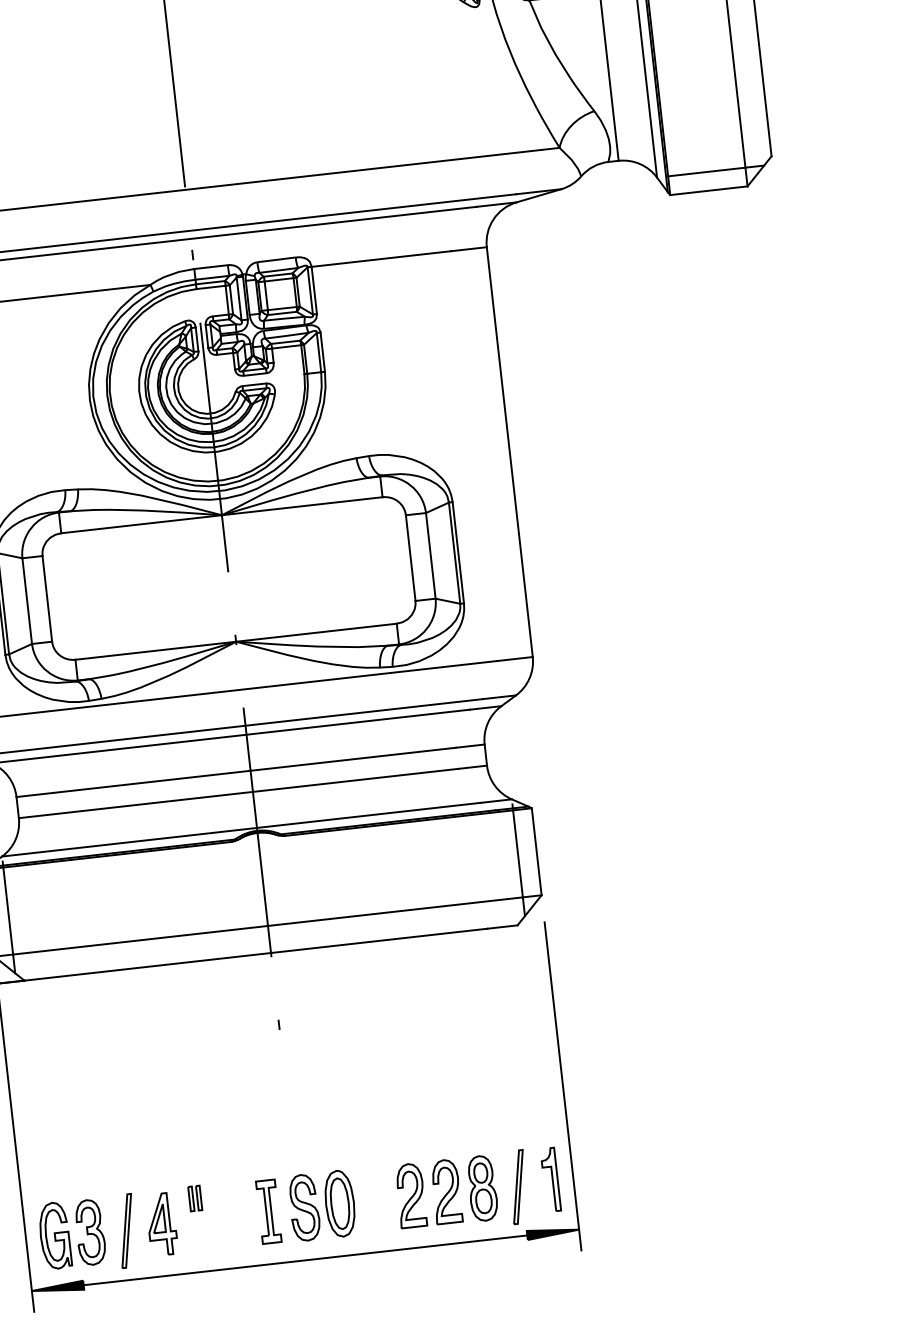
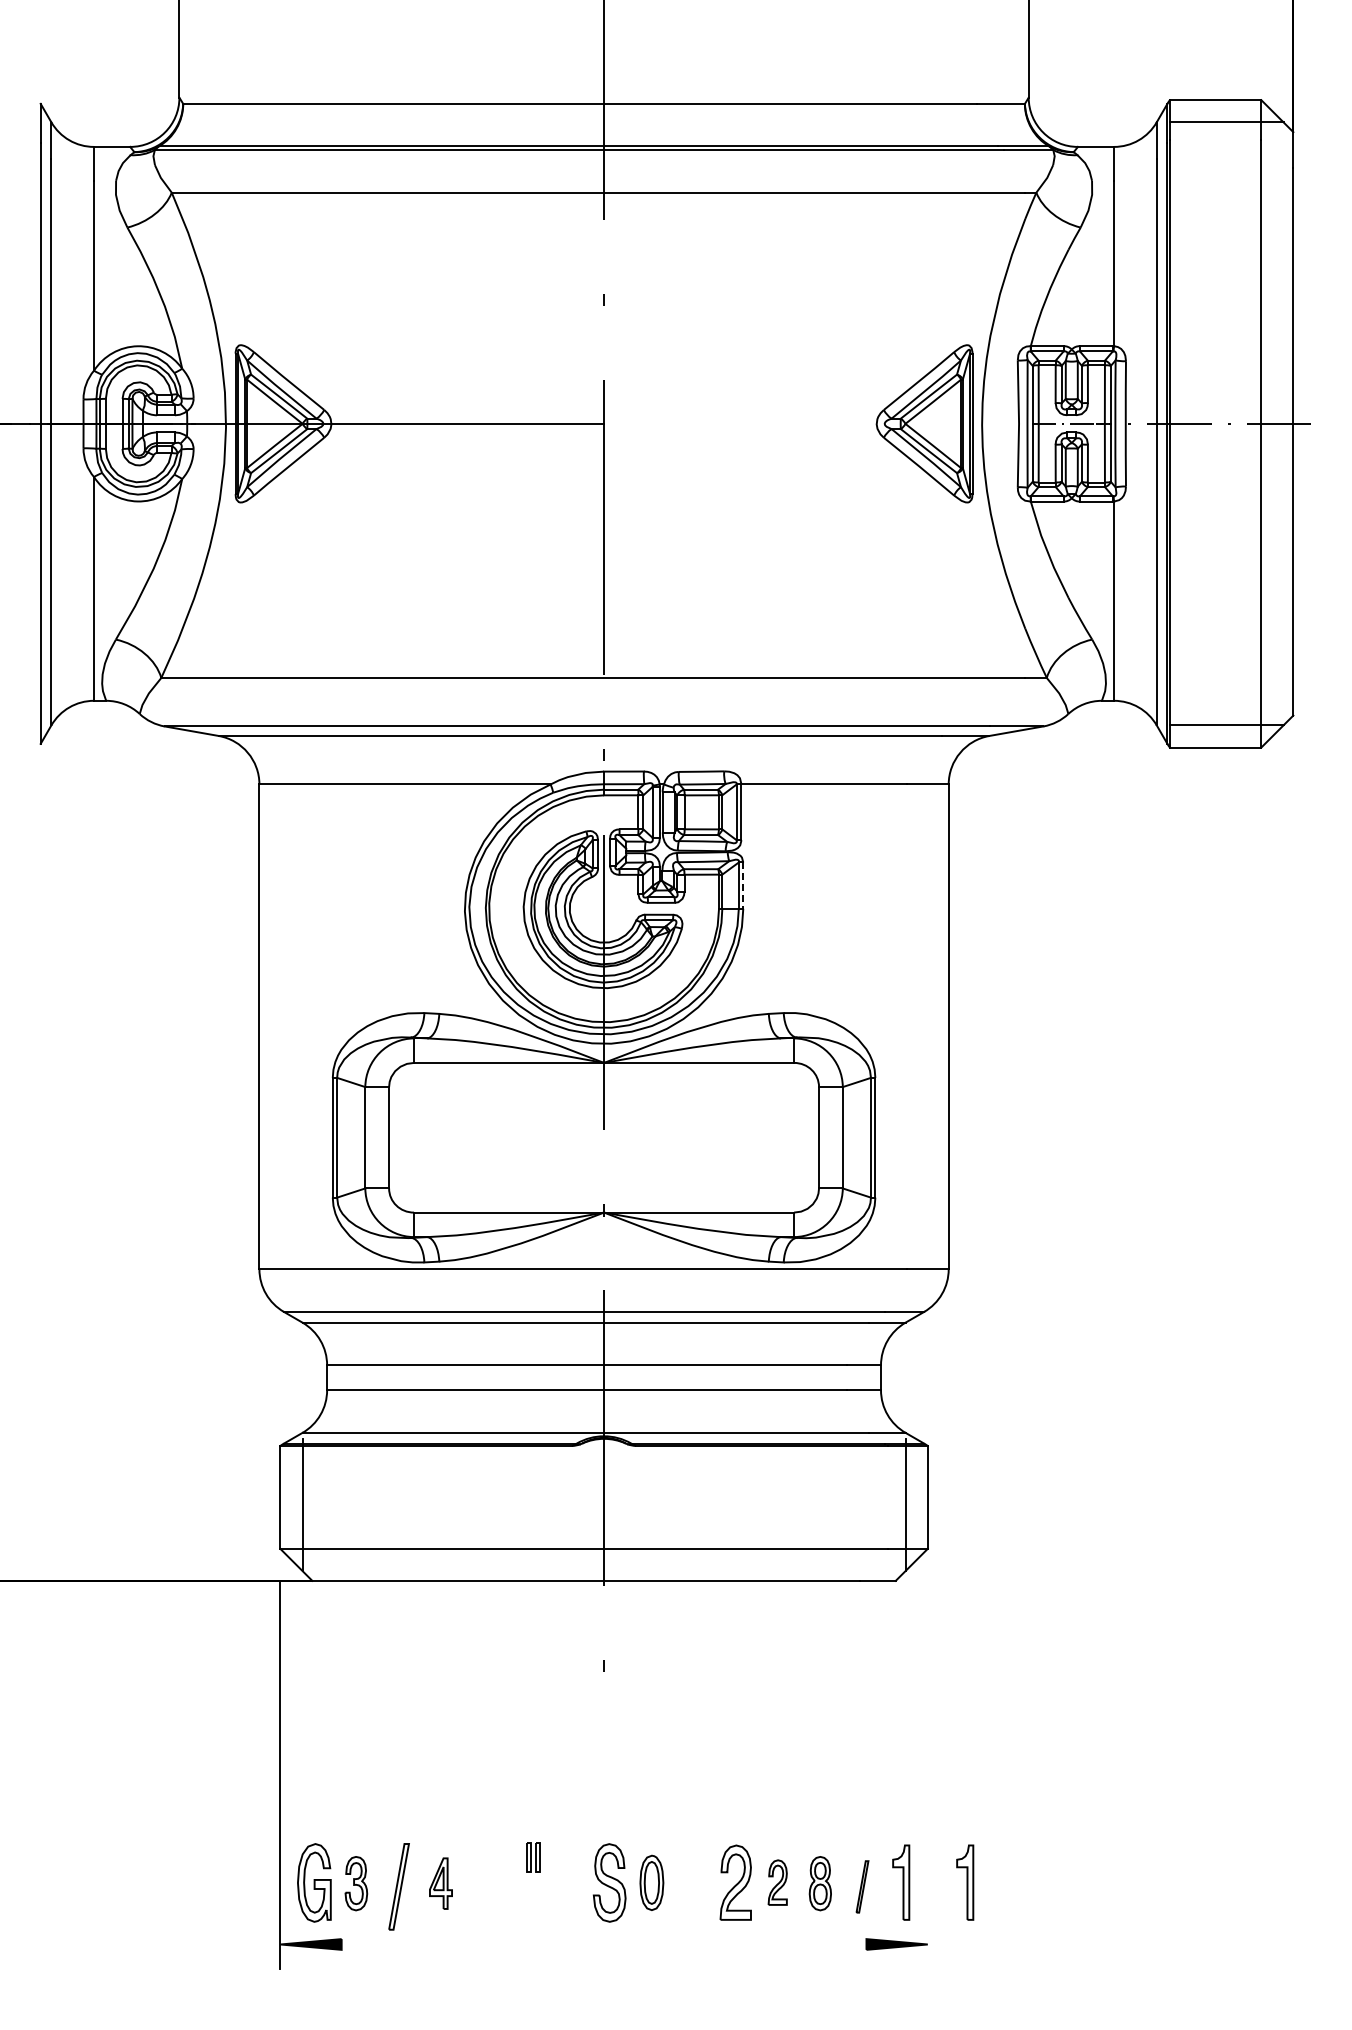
line: (323, 352) -> (743, 886), solid -> dashed
line: (562, 1086) -> (927, 1774), removed
part: (605, 1173) -> (965, 1882), added
part: (518, 1186) -> (862, 1886), size x0.6
part: (482, 1188) -> (820, 1883), size x0.7
part: (446, 1191) -> (777, 1882), size x0.6
part: (195, 1198) -> (533, 1857), moved
part: (339, 1203) -> (651, 1882), size x0.7
part: (268, 1211) -> (567, 1882), removed
part: (161, 1224) -> (440, 1883), size x0.7
part: (90, 1232) -> (356, 1883), size x0.7
line: (305, 1260) -> (603, 1944), removed

